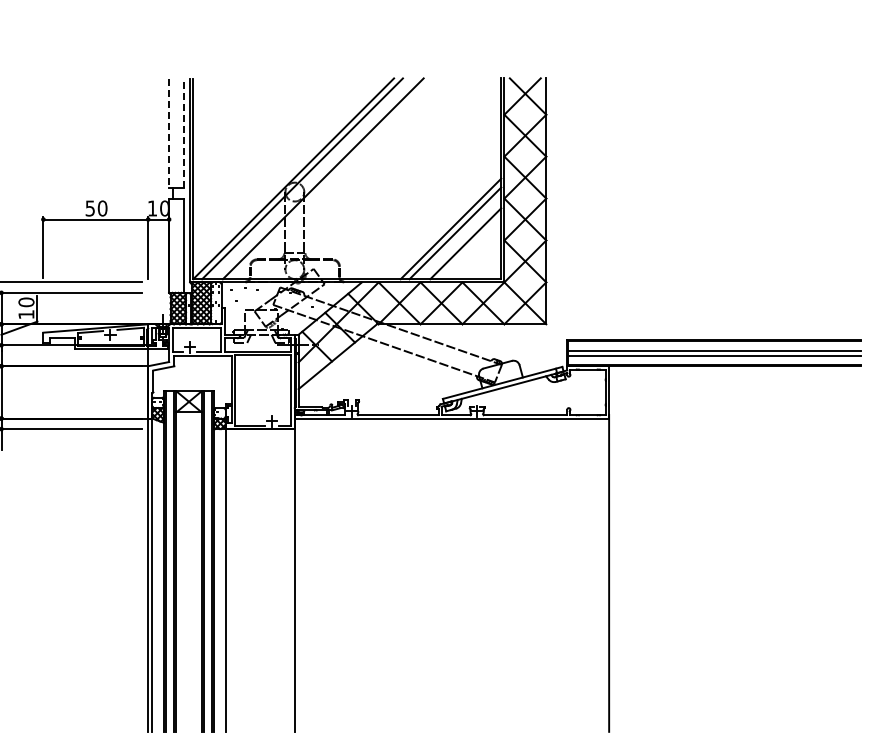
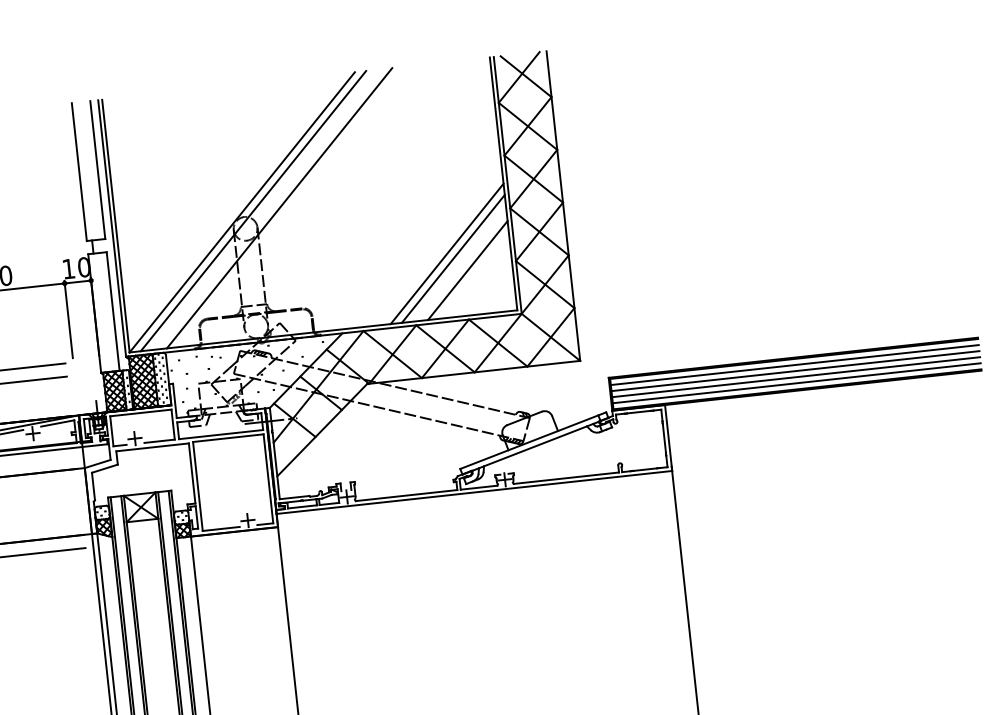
line: (169, 133) -> (79, 172), dashed -> solid
line: (183, 133) -> (97, 170), dashed -> solid
line: (714, 345) -> (794, 364), added
line: (714, 360) -> (796, 383), added

